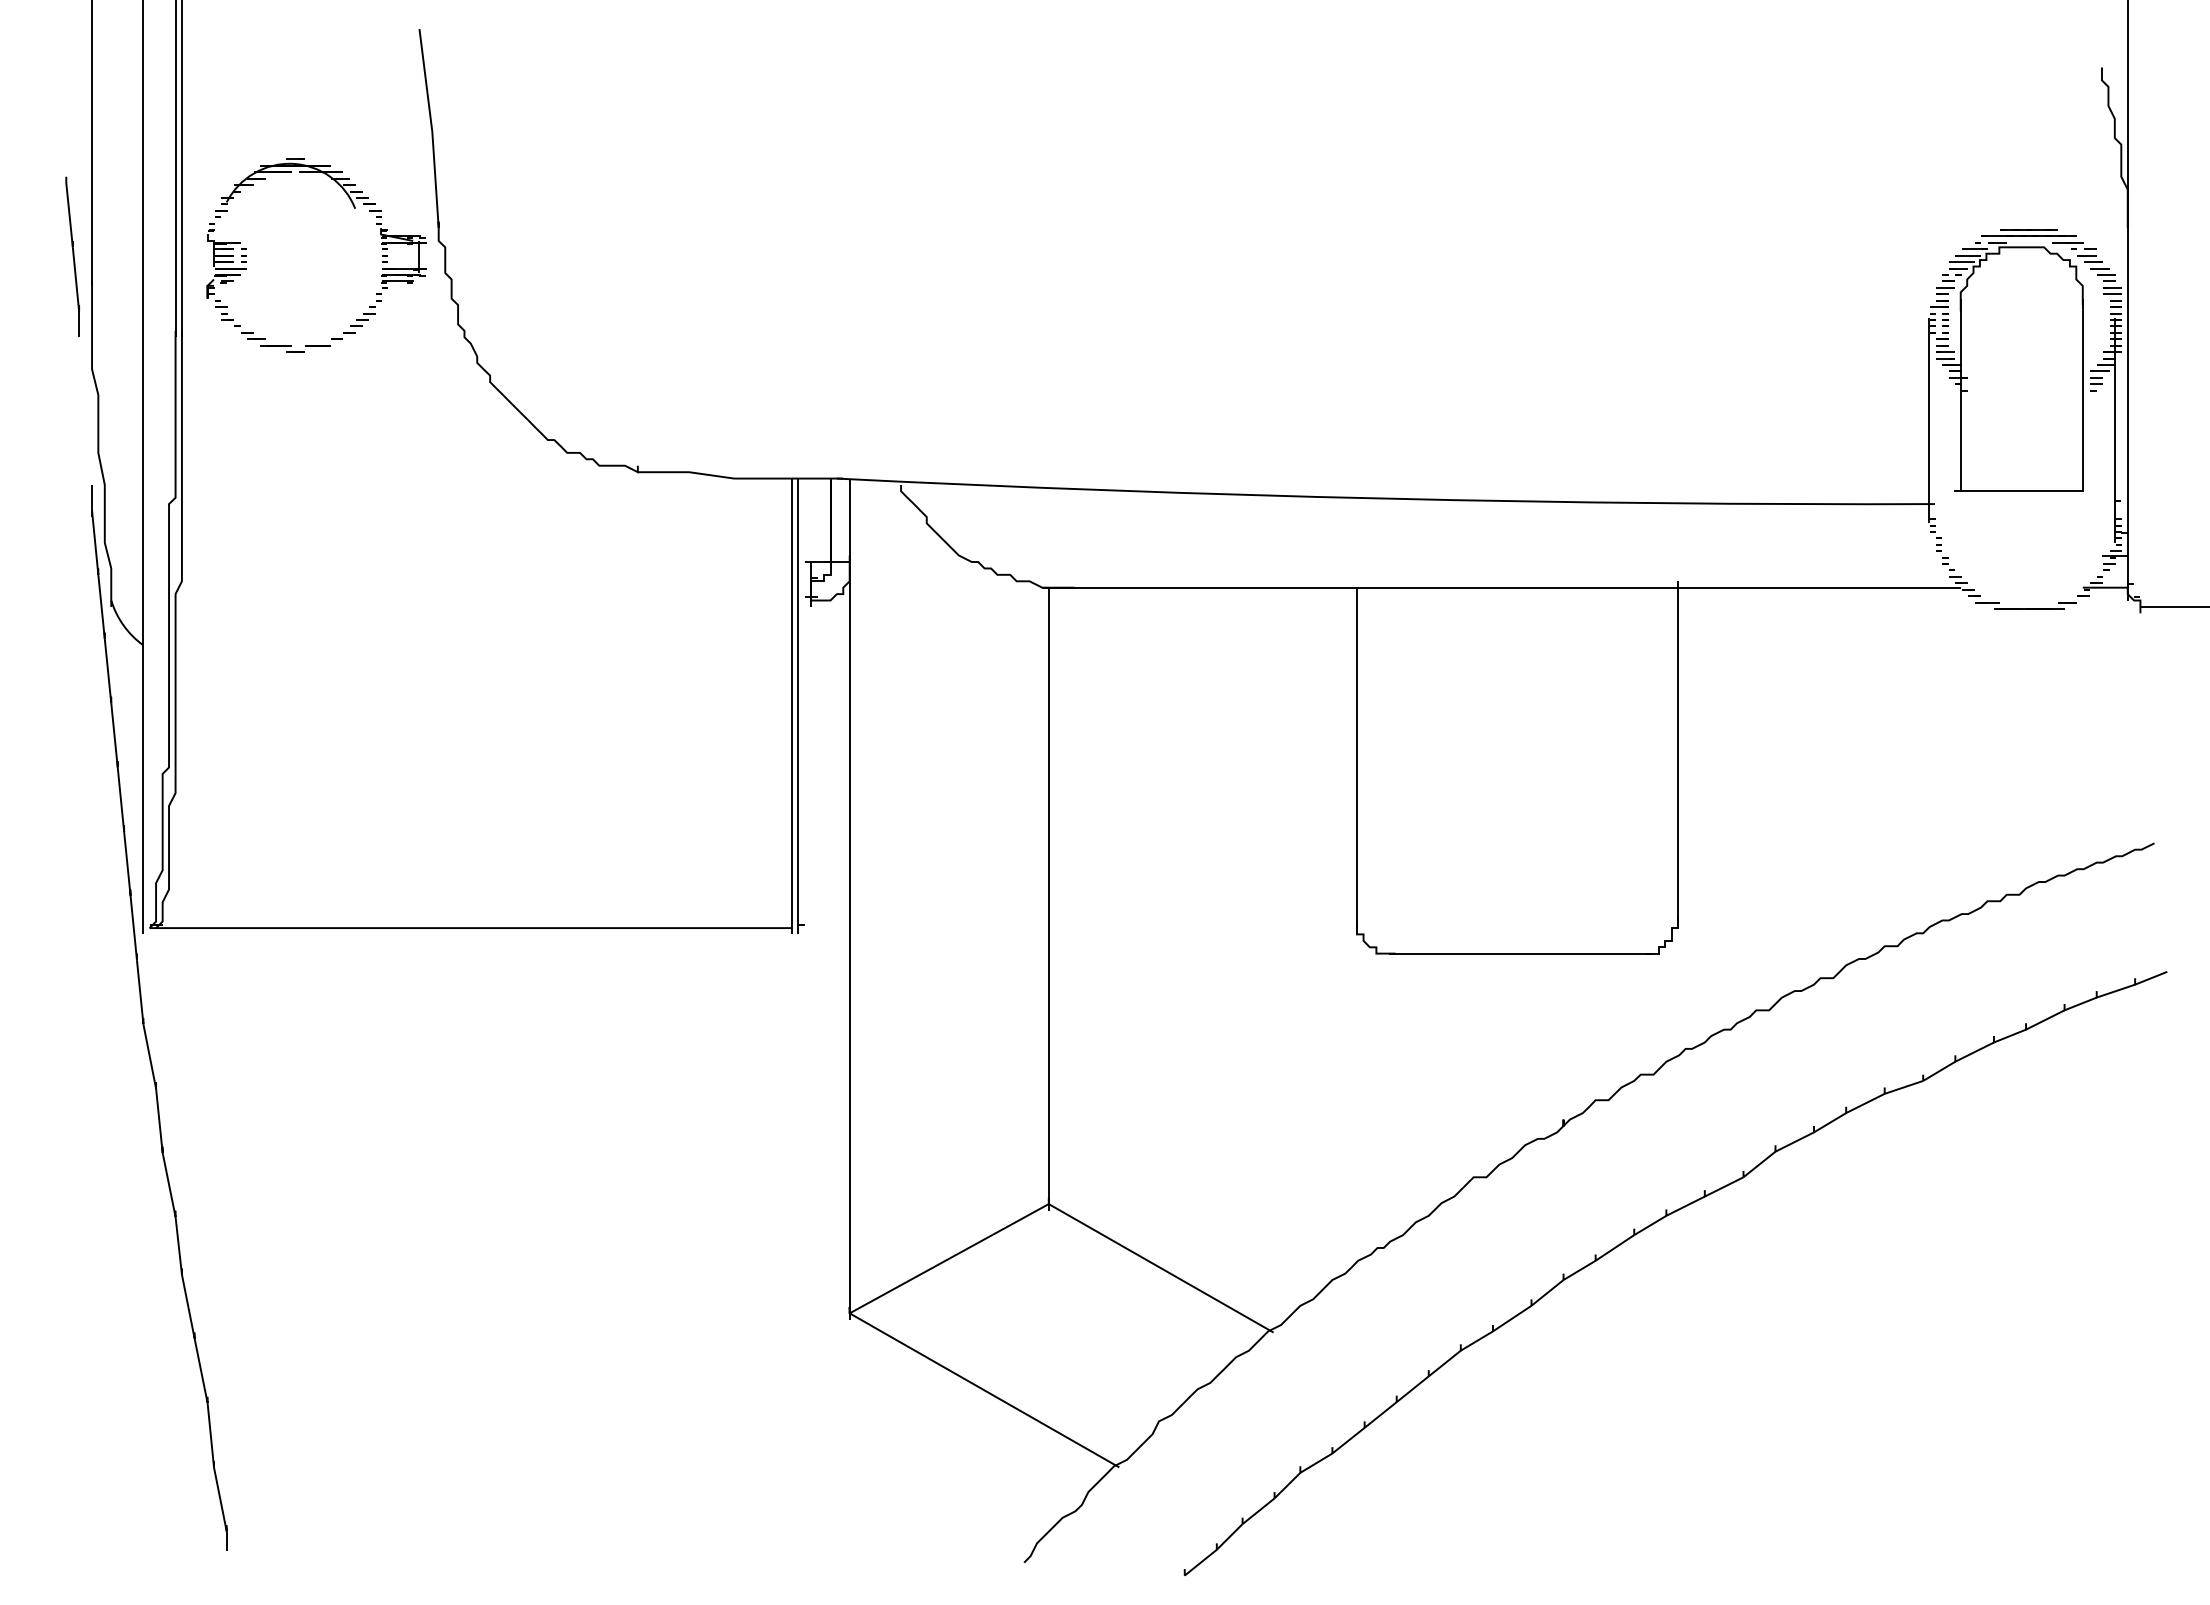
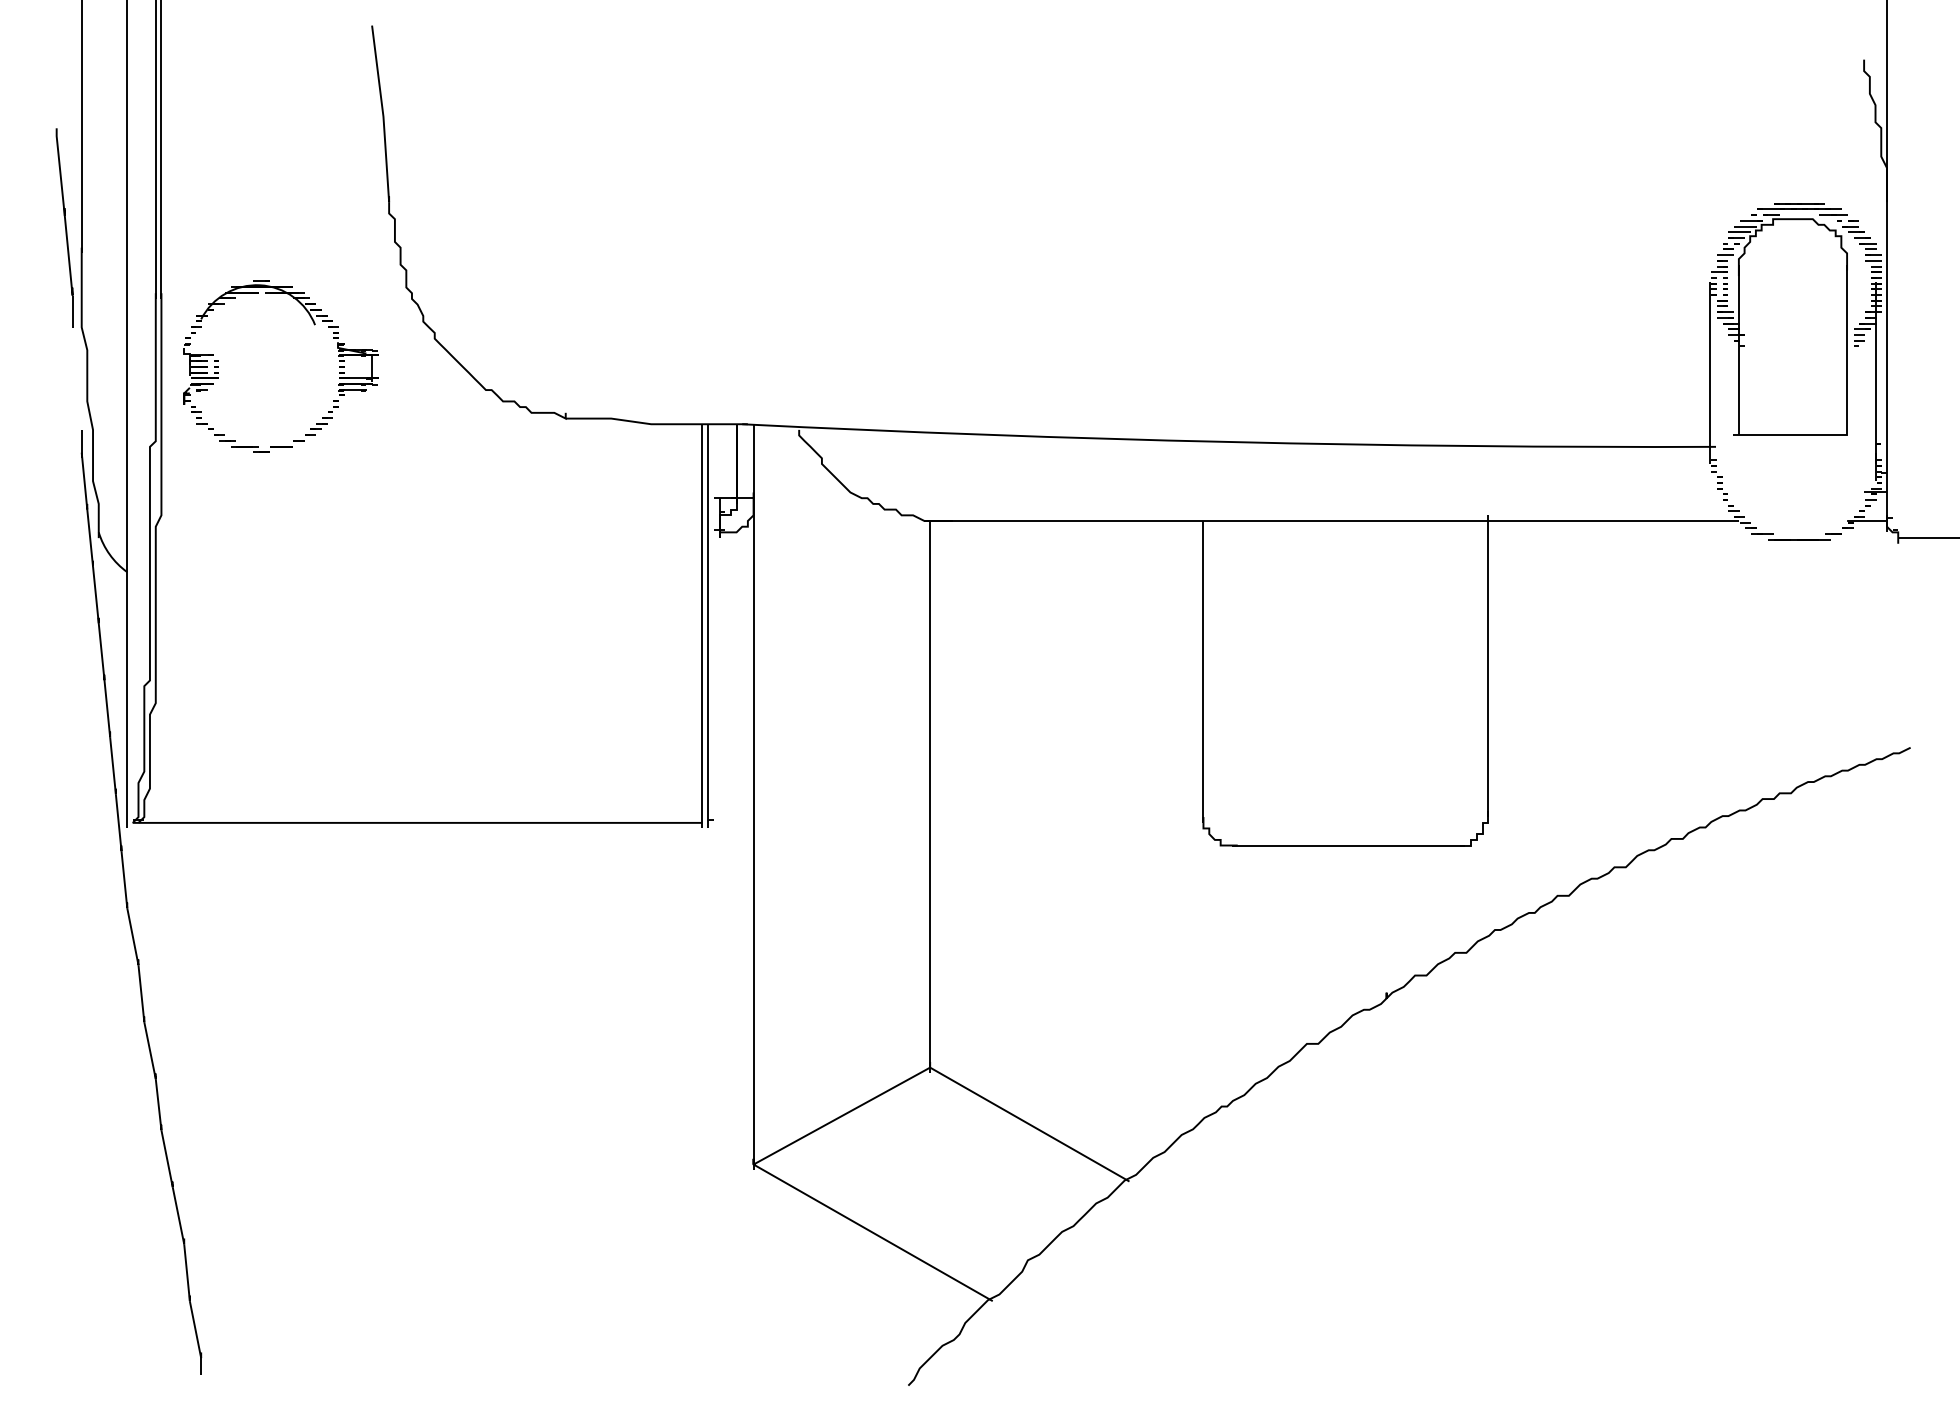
part: (354, 208) -> (314, 324), moved
part: (72, 256) -> (64, 227), size x1.4
part: (1647, 1228) -> (1461, 1089), removed

